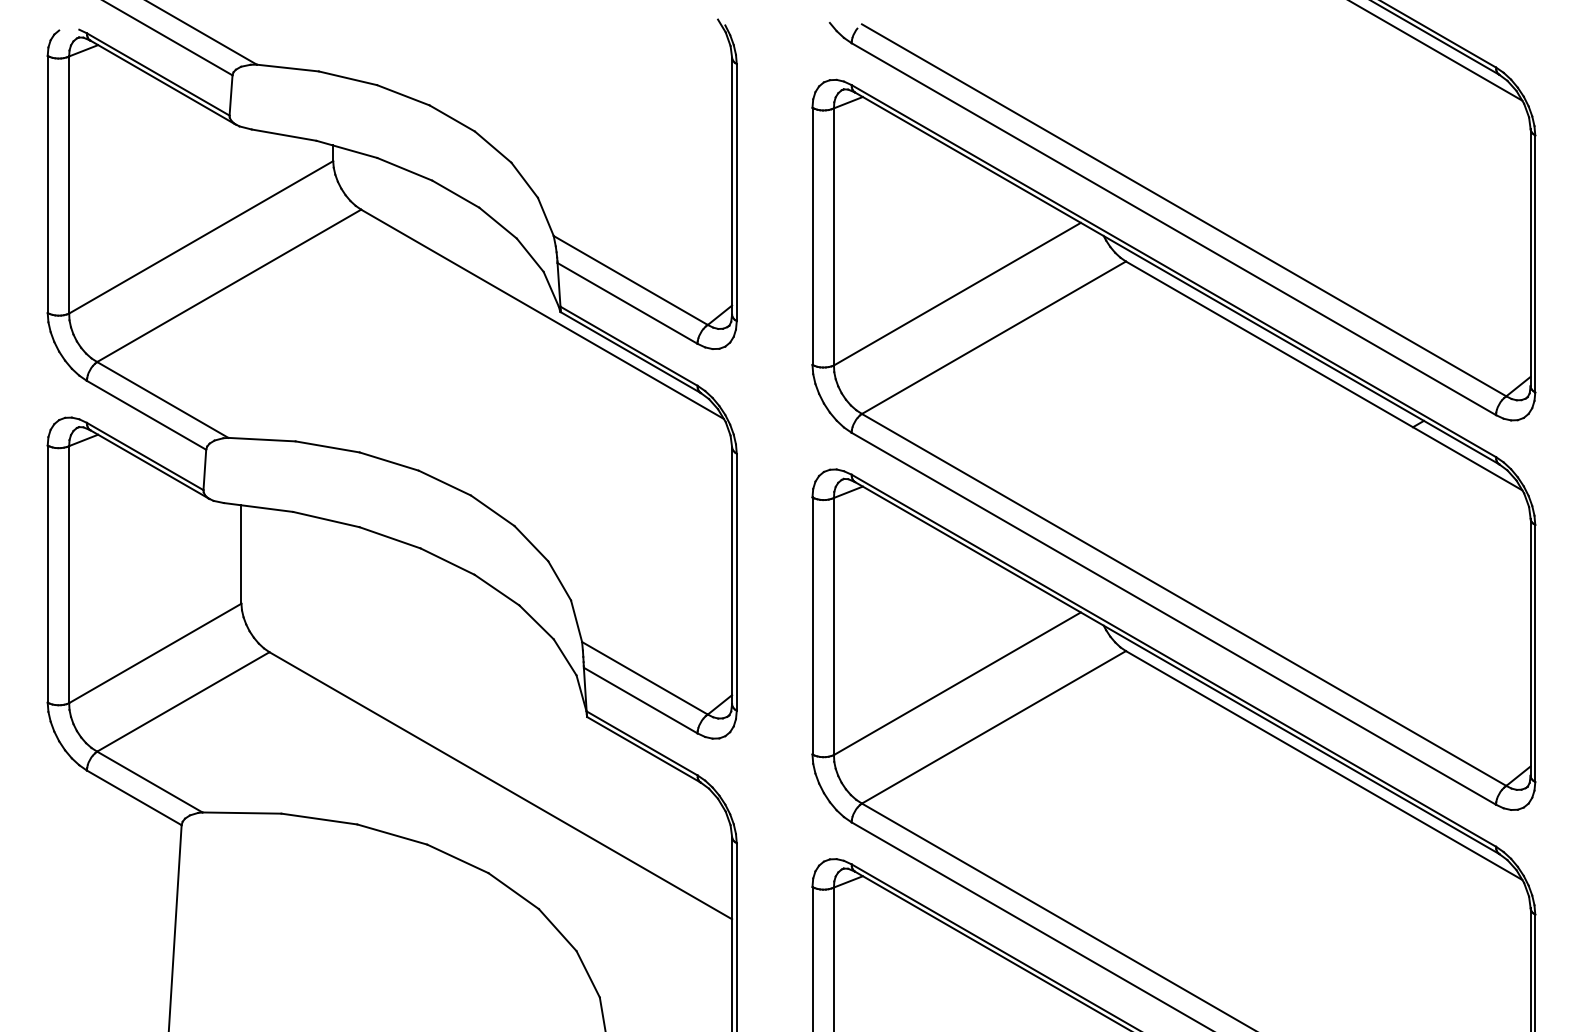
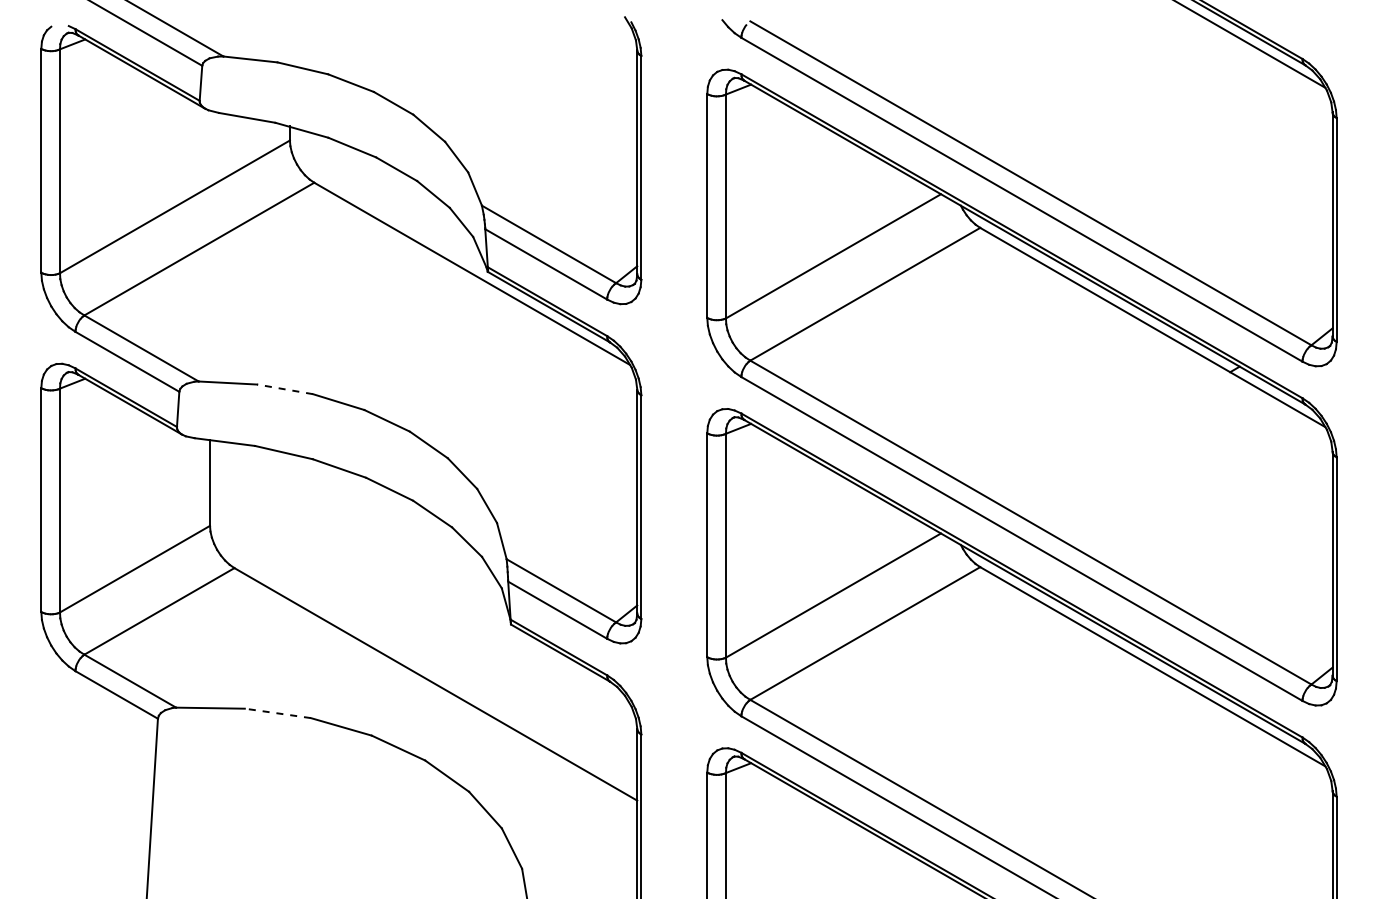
line: (326, 447) -> (284, 389), solid -> dashed
line: (318, 819) -> (277, 713), solid -> dashed

